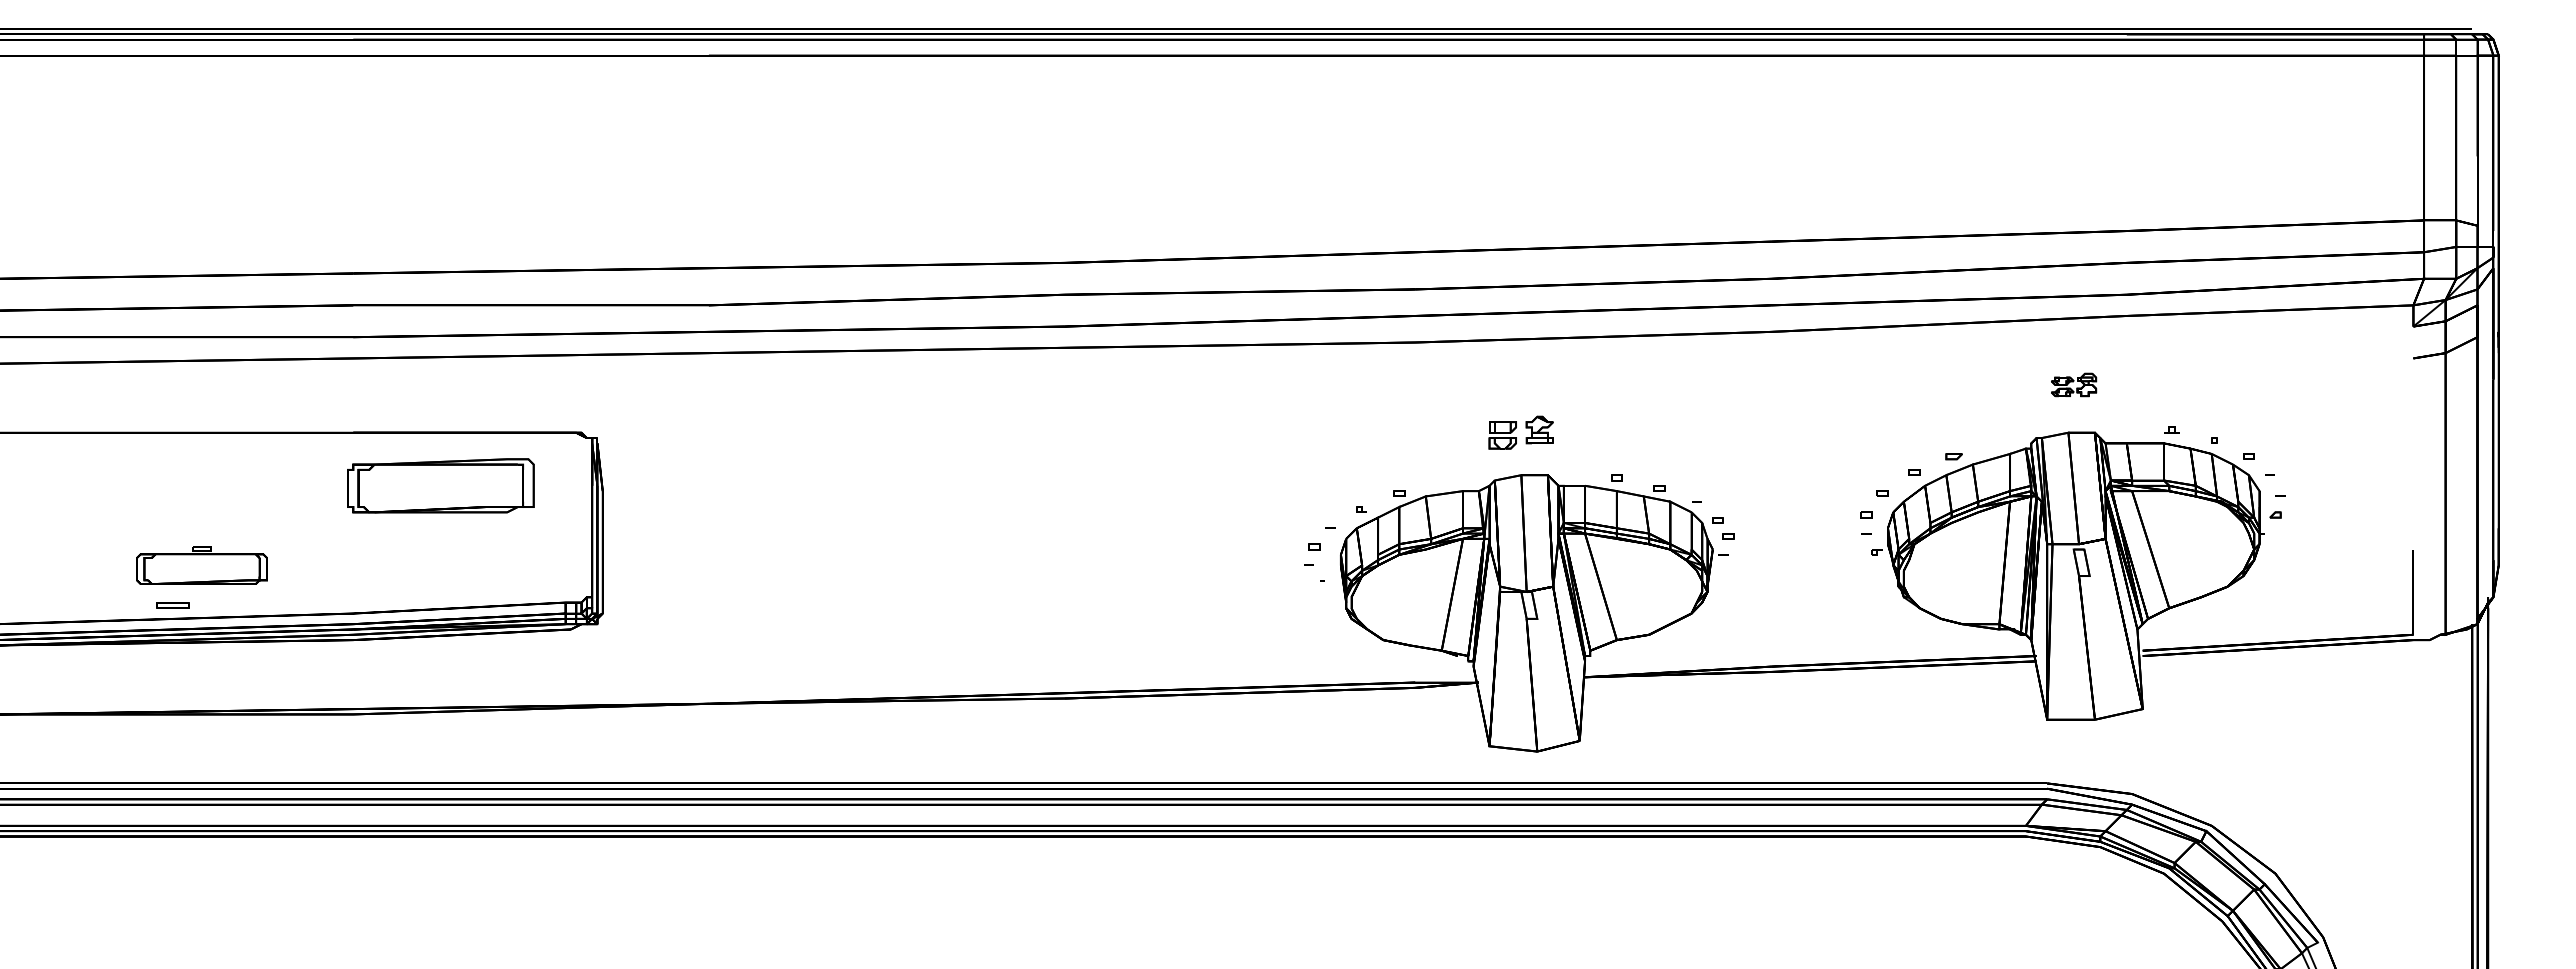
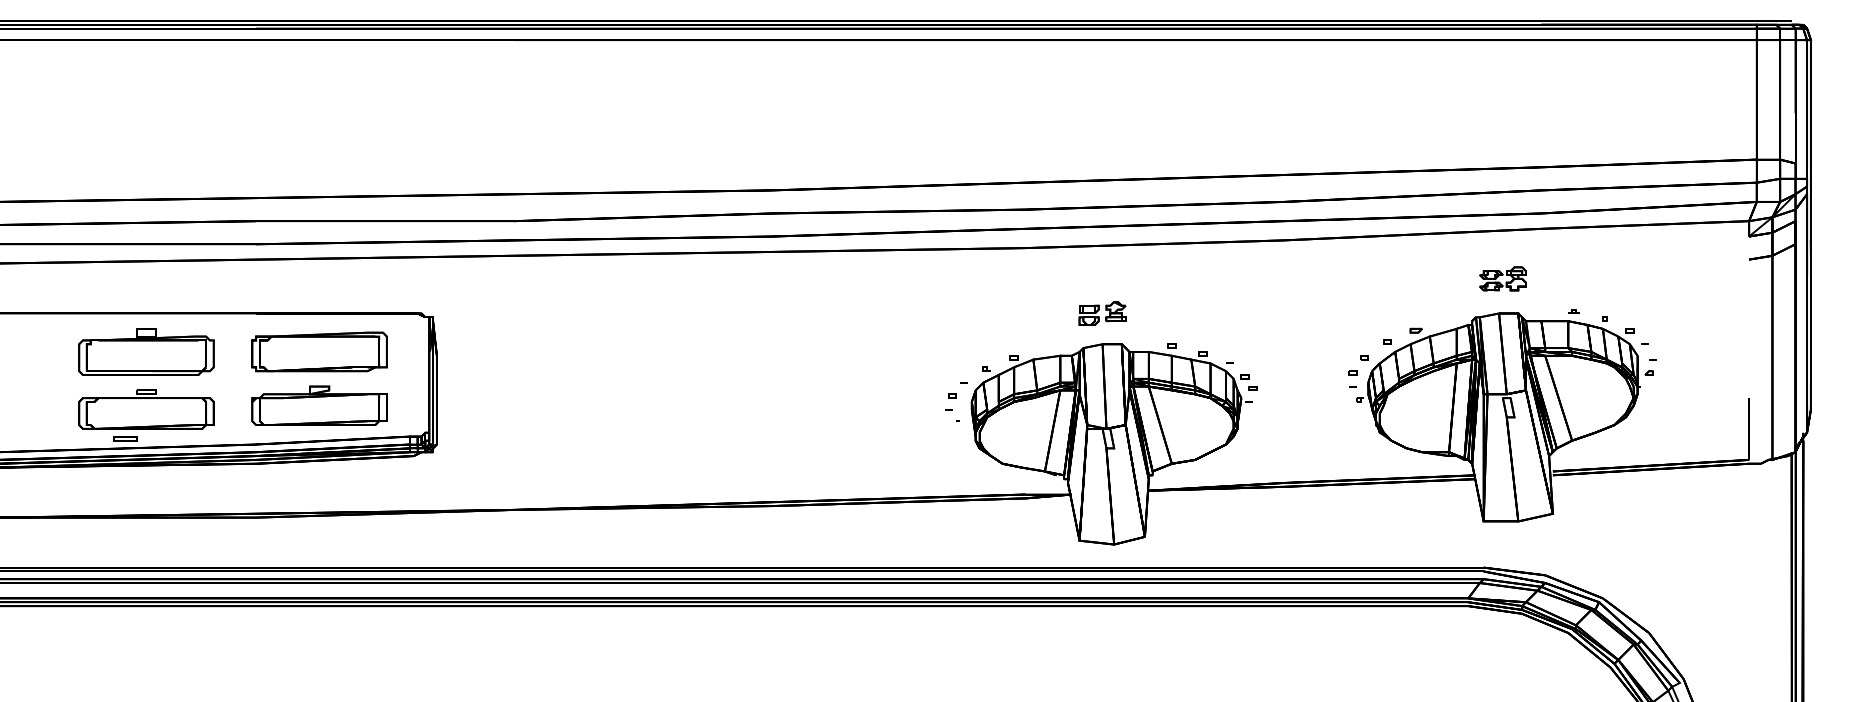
part: (2073, 384) -> (1502, 278), size x1.43
part: (201, 485) -> (146, 351), added
part: (440, 559) -> (319, 405), added
part: (201, 565) -> (146, 409), size x1.43

